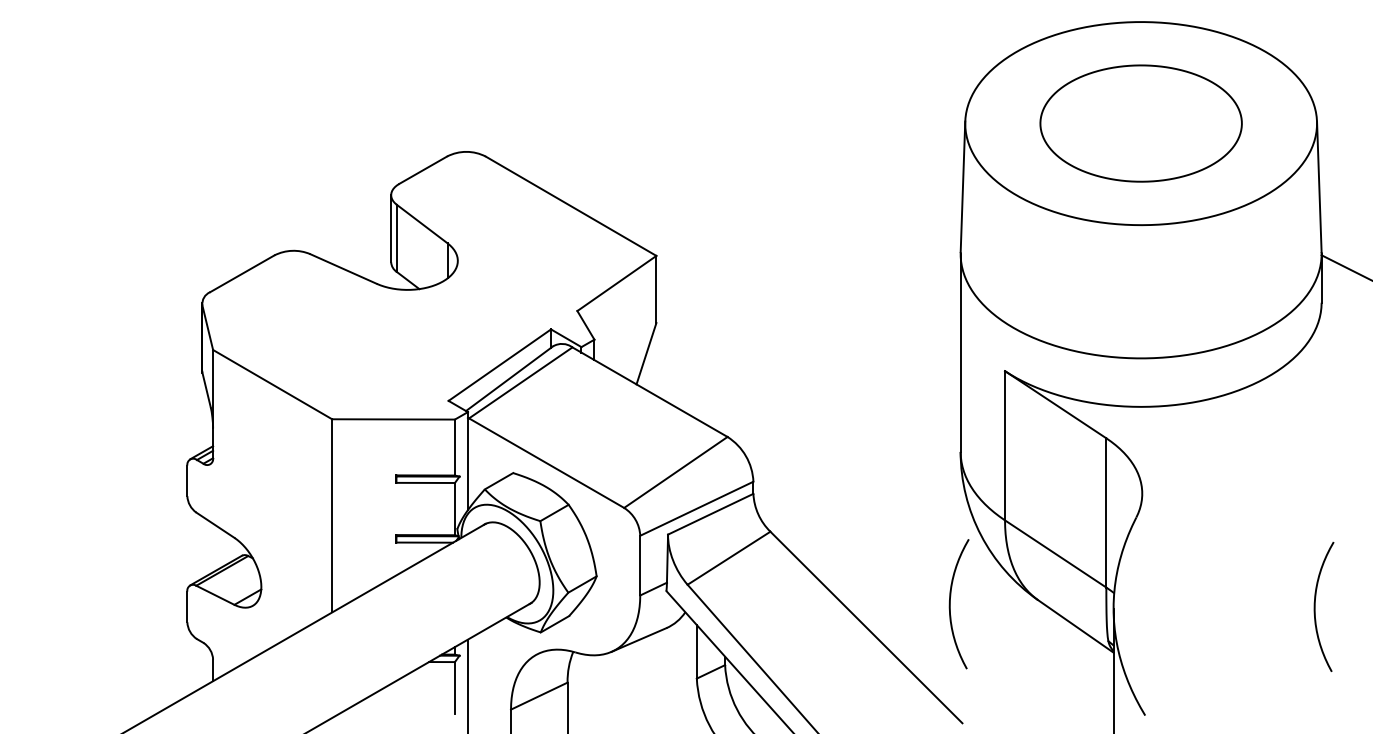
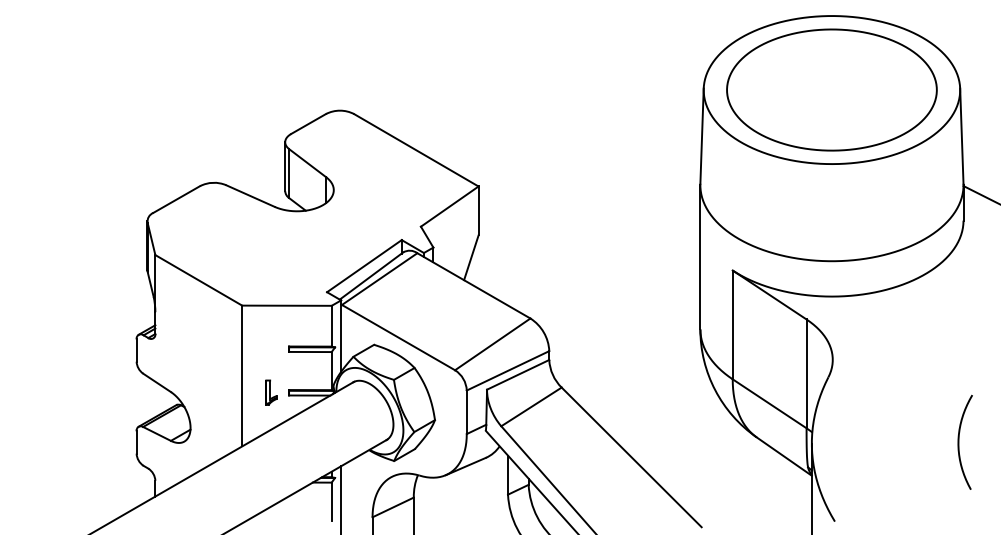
part: (1140, 122) -> (831, 89), size x1.43
part: (372, 538) -> (271, 392), added
curve: (951, 602) -> (693, 439), removed

